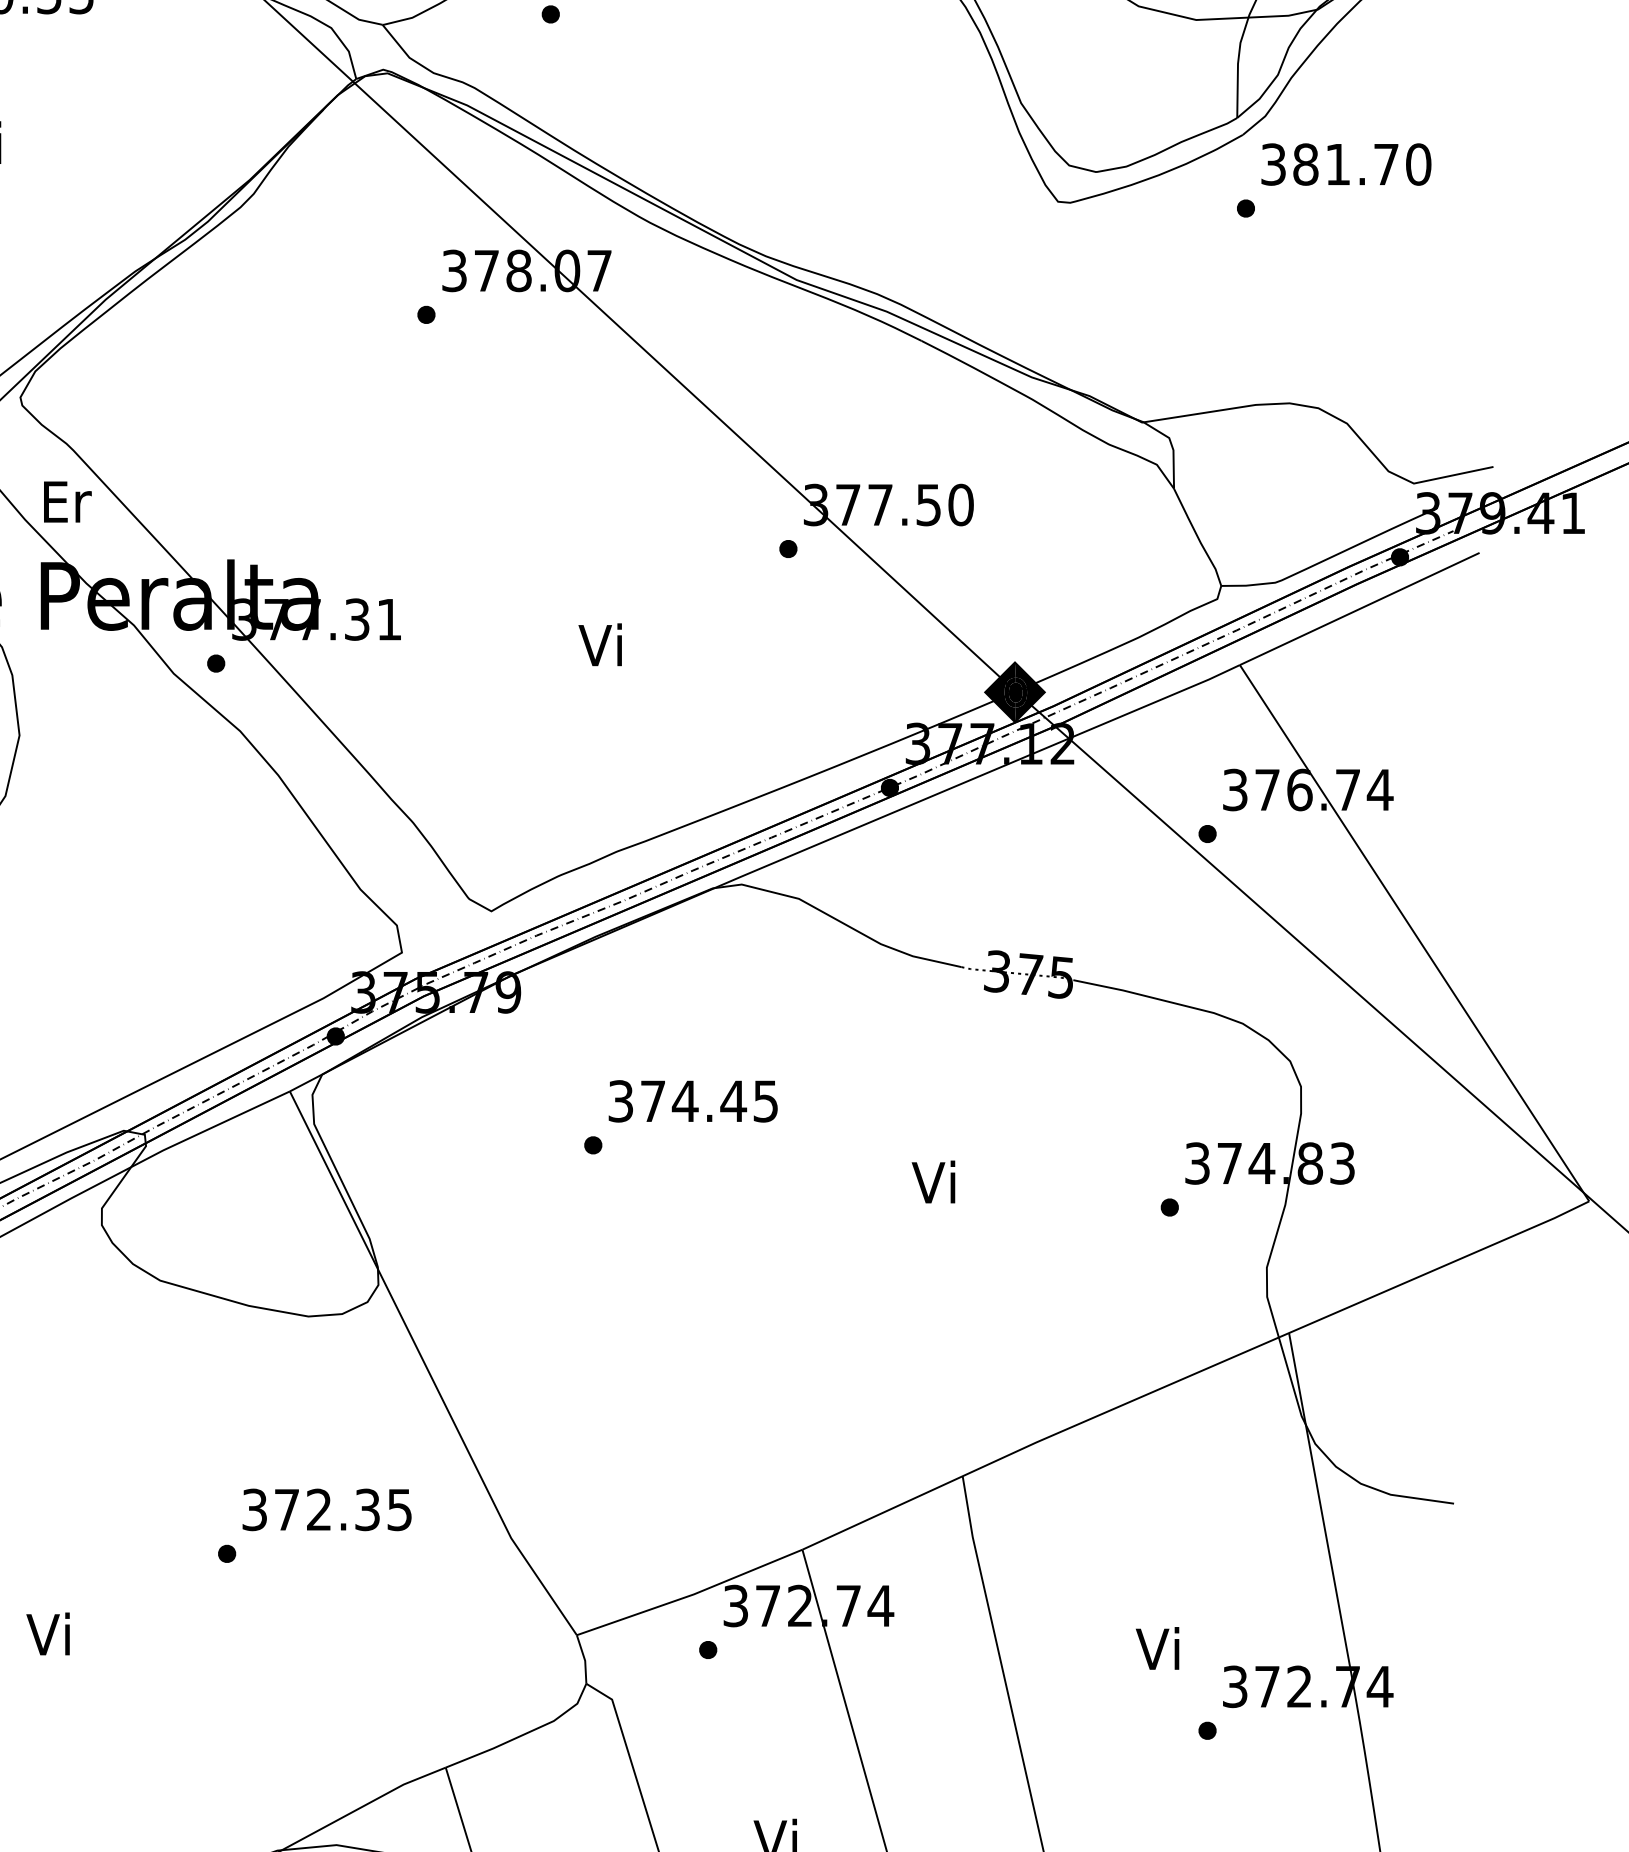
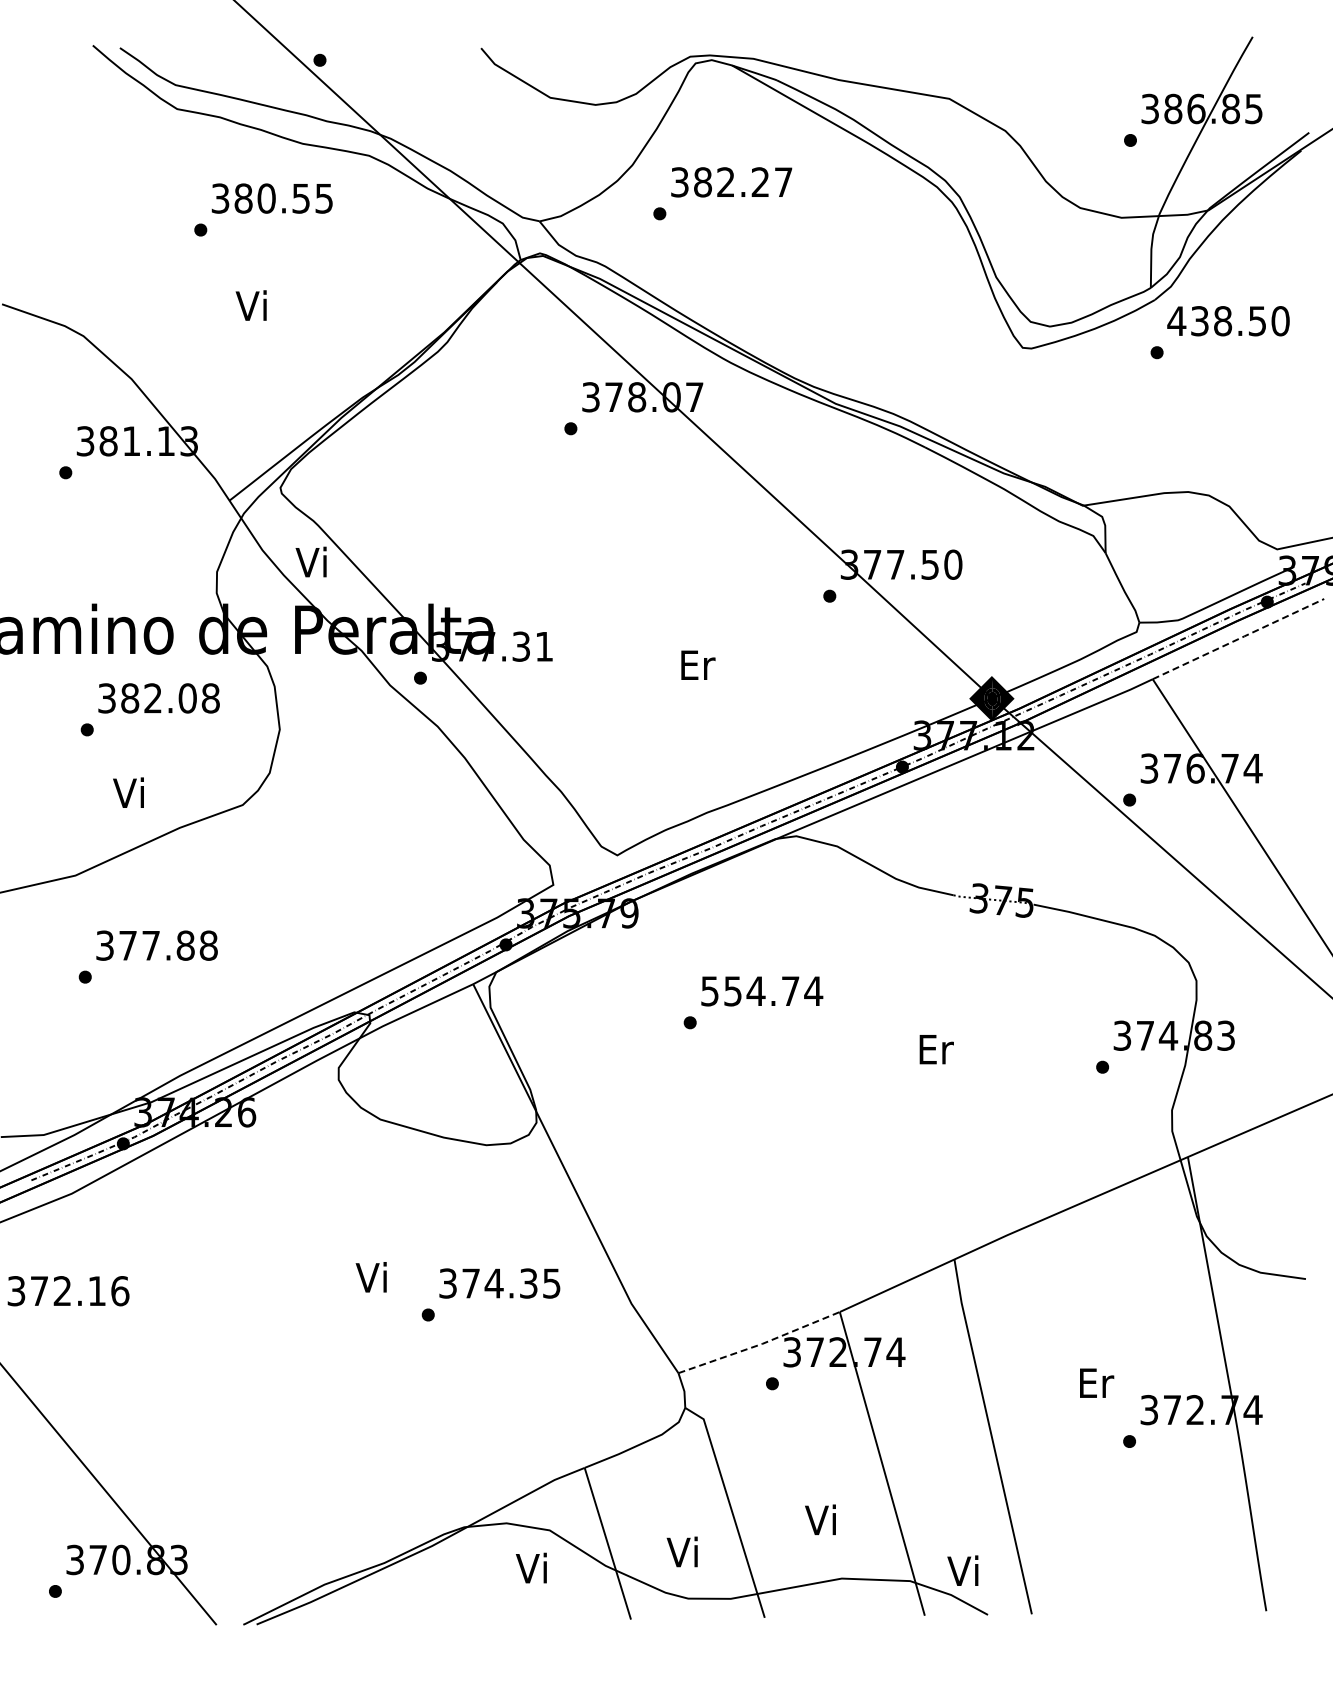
text: (1329, 164) -> (1216, 321), 381.70 -> 438.50
text: (66, 500) -> (313, 561), Er -> Vi
line: (1359, 608) -> (1238, 638), solid -> dashed
text: (603, 644) -> (697, 664), Vi -> Er
text: (694, 1101) -> (762, 991), 374.45 -> 554.74
text: (936, 1181) -> (935, 1048), Vi -> Er
text: (318, 1509) -> (493, 1283), 372.35 -> 374.35
line: (691, 1595) -> (760, 1344), solid -> dashed
text: (47, 1634) -> (370, 1277), moved
text: (1161, 1648) -> (1096, 1382), Vi -> Er

